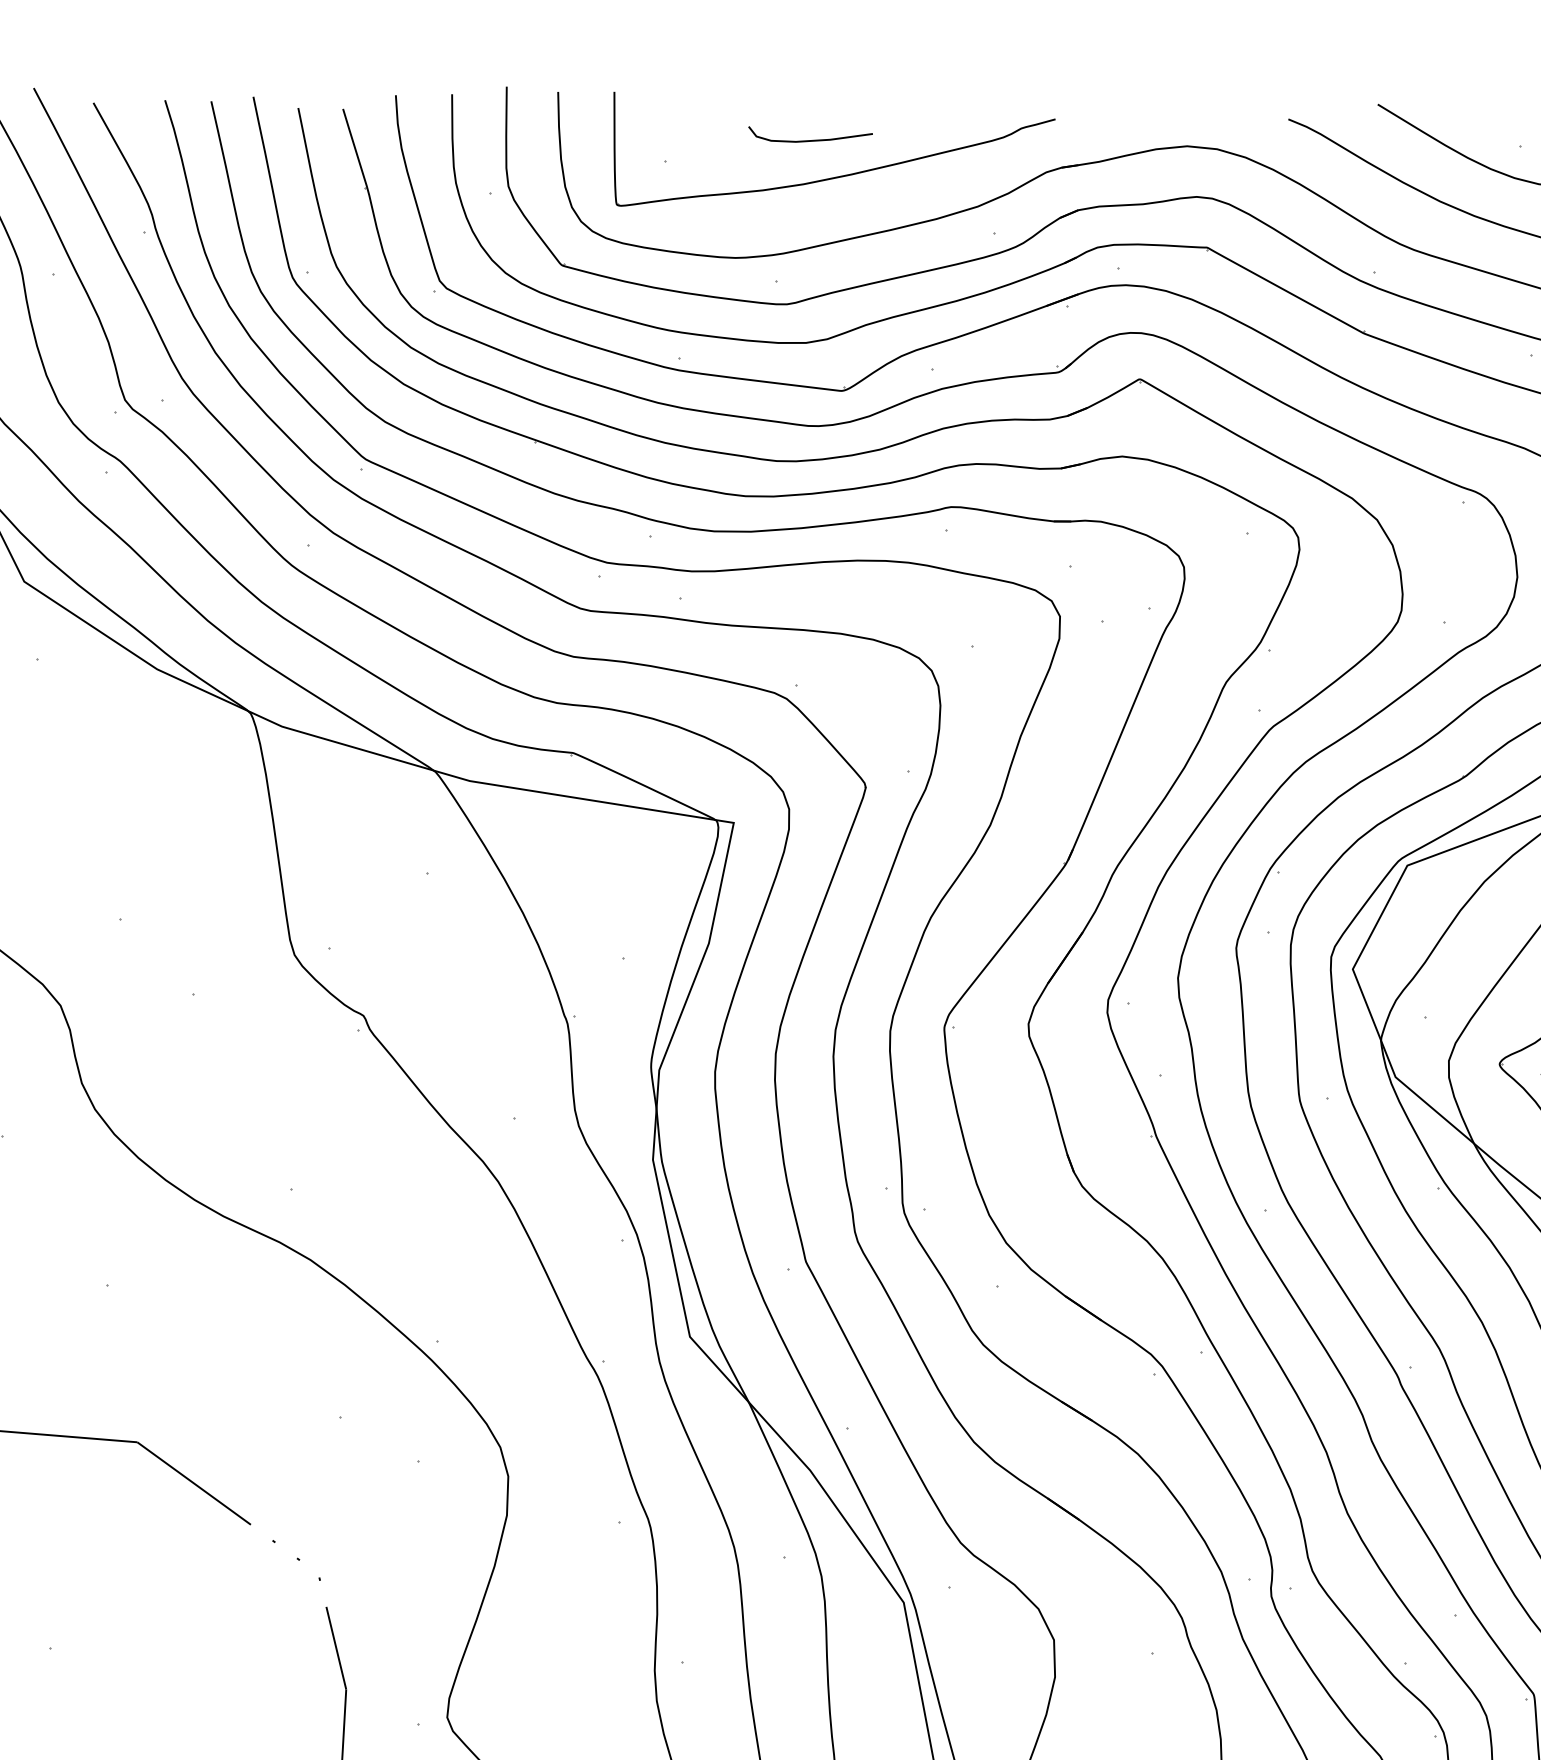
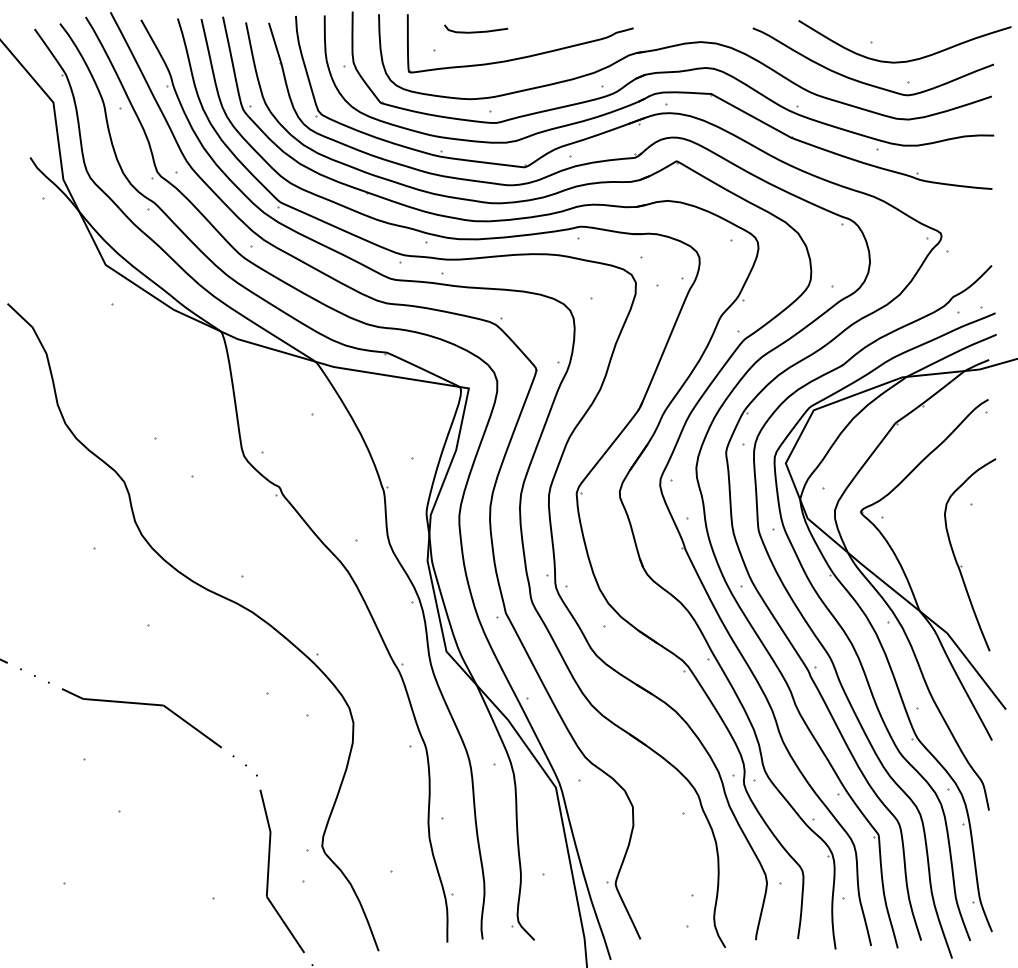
curve: (811, 139) -> (476, 31), moved

